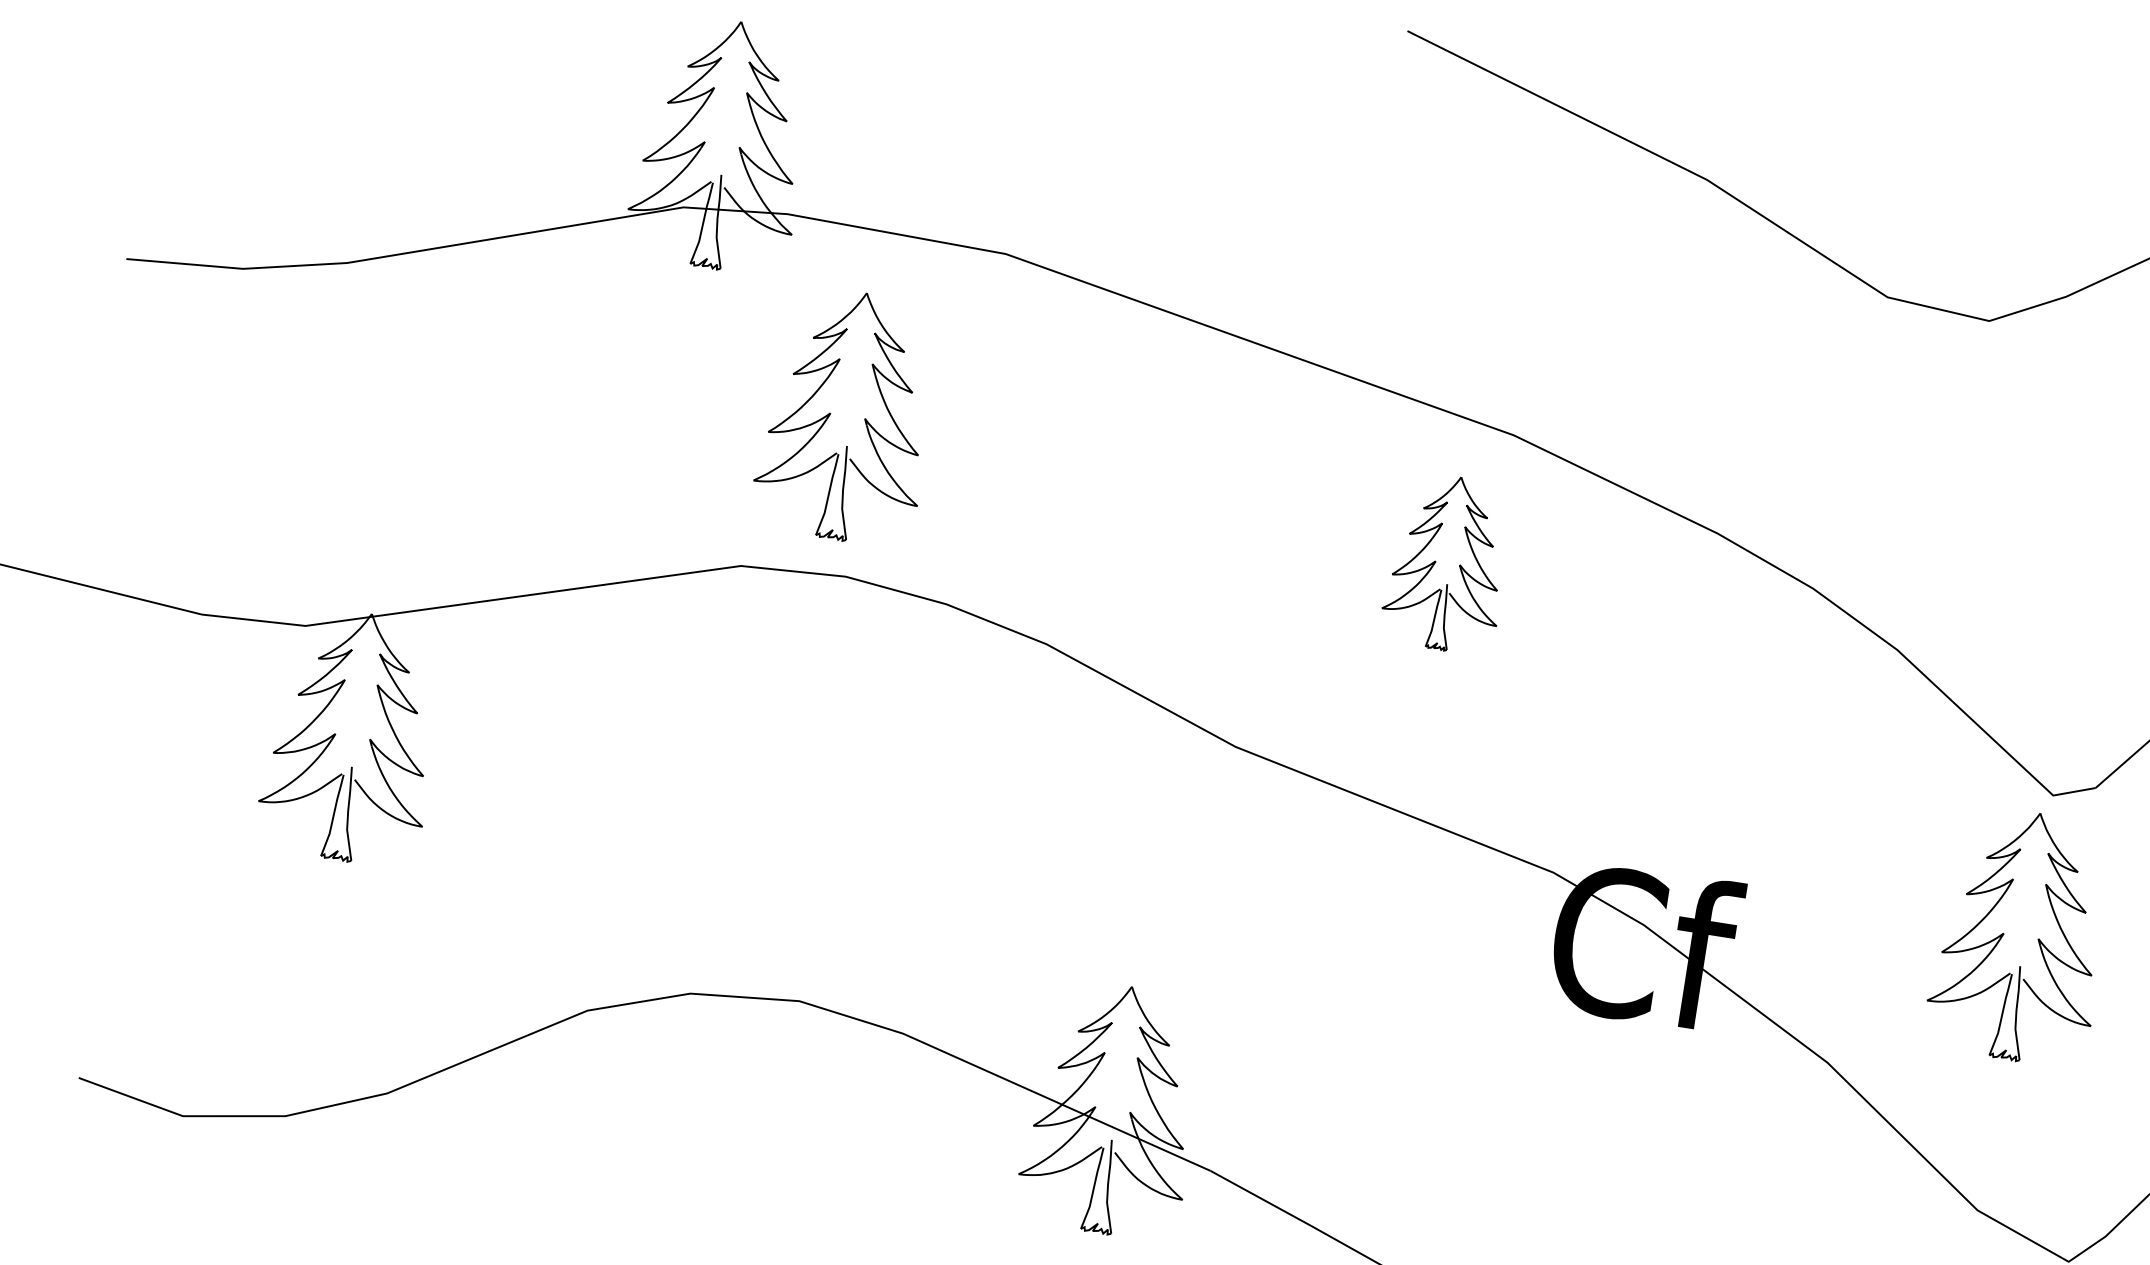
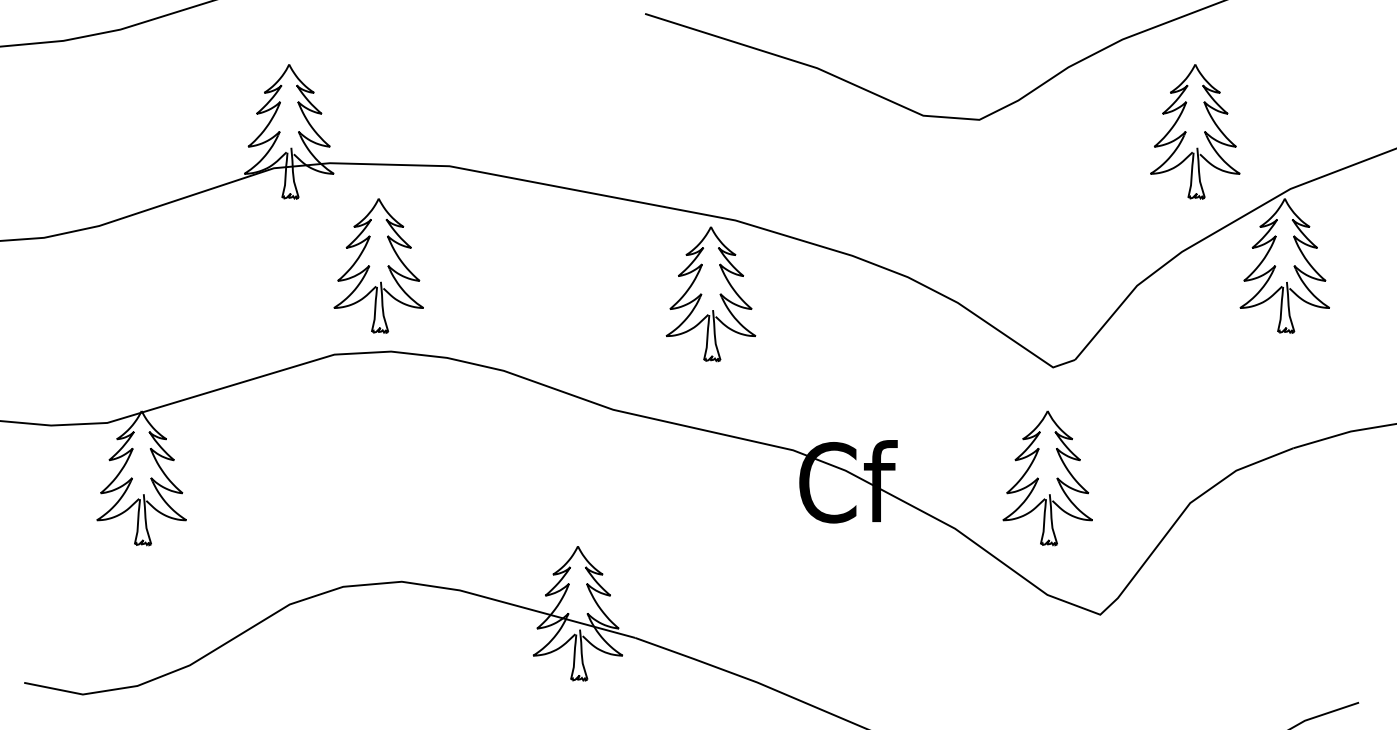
part: (1446, 563) -> (710, 294), size x1.43
part: (2020, 936) -> (1047, 478), moved

